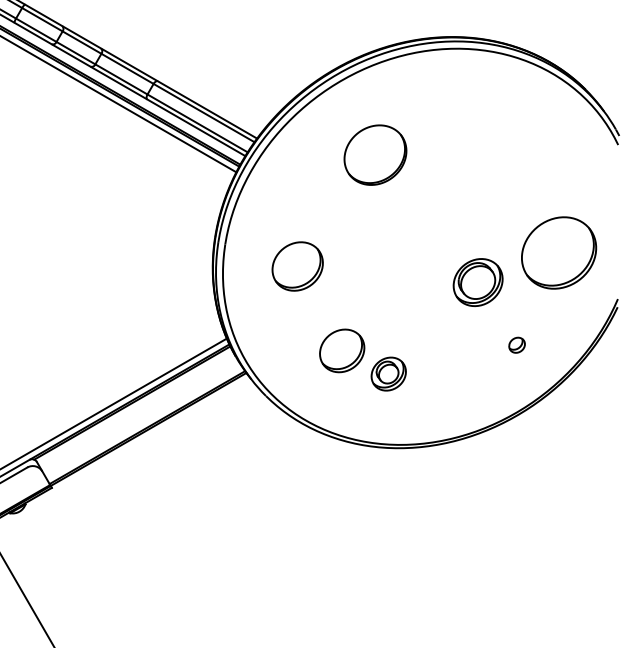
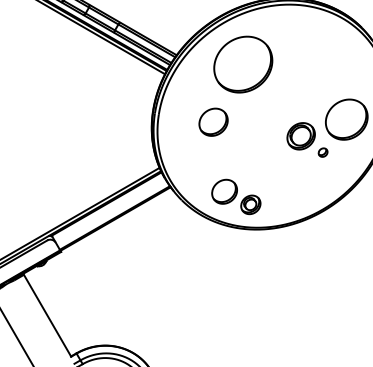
part: (375, 155) -> (243, 64), size x1.67
part: (297, 265) -> (213, 121), moved
part: (515, 345) -> (322, 152), moved
part: (363, 359) -> (236, 196), moved

